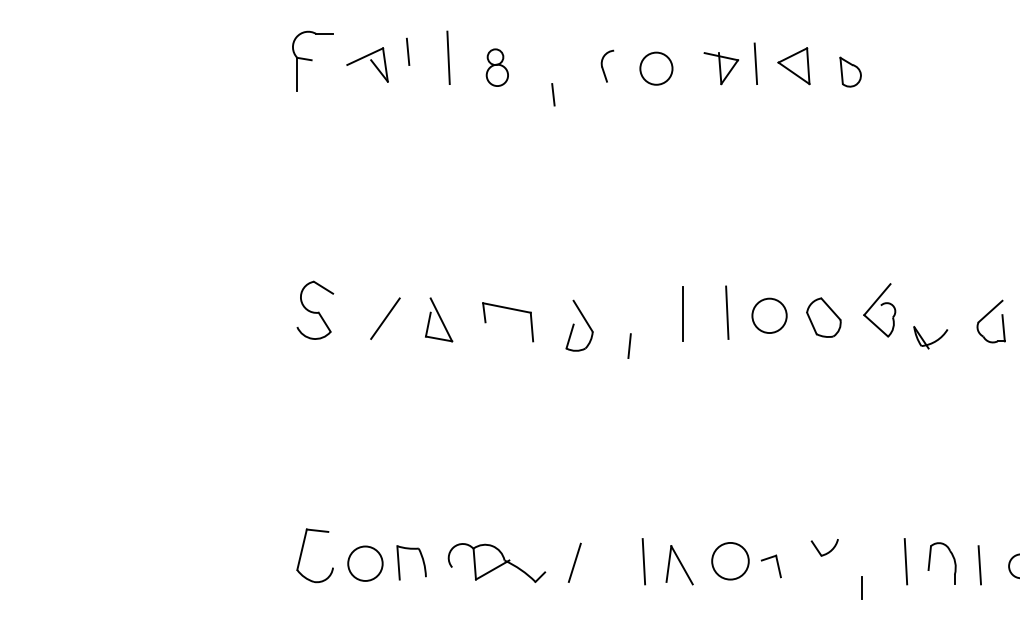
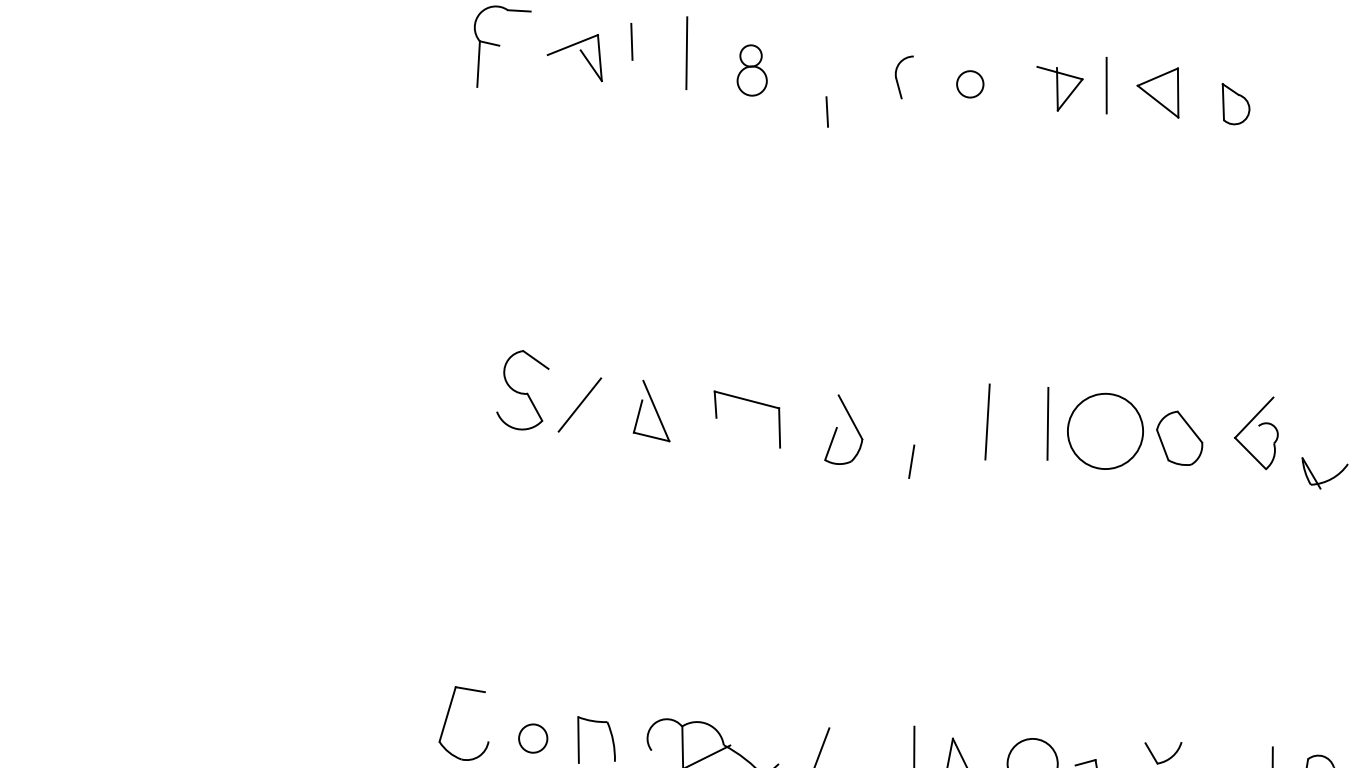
circle: (656, 68) -> (970, 84), size x0.6
part: (315, 309) -> (523, 389), moved
circle: (769, 315) -> (1105, 430), size x1.6
circle: (365, 563) -> (533, 738), size x0.6

